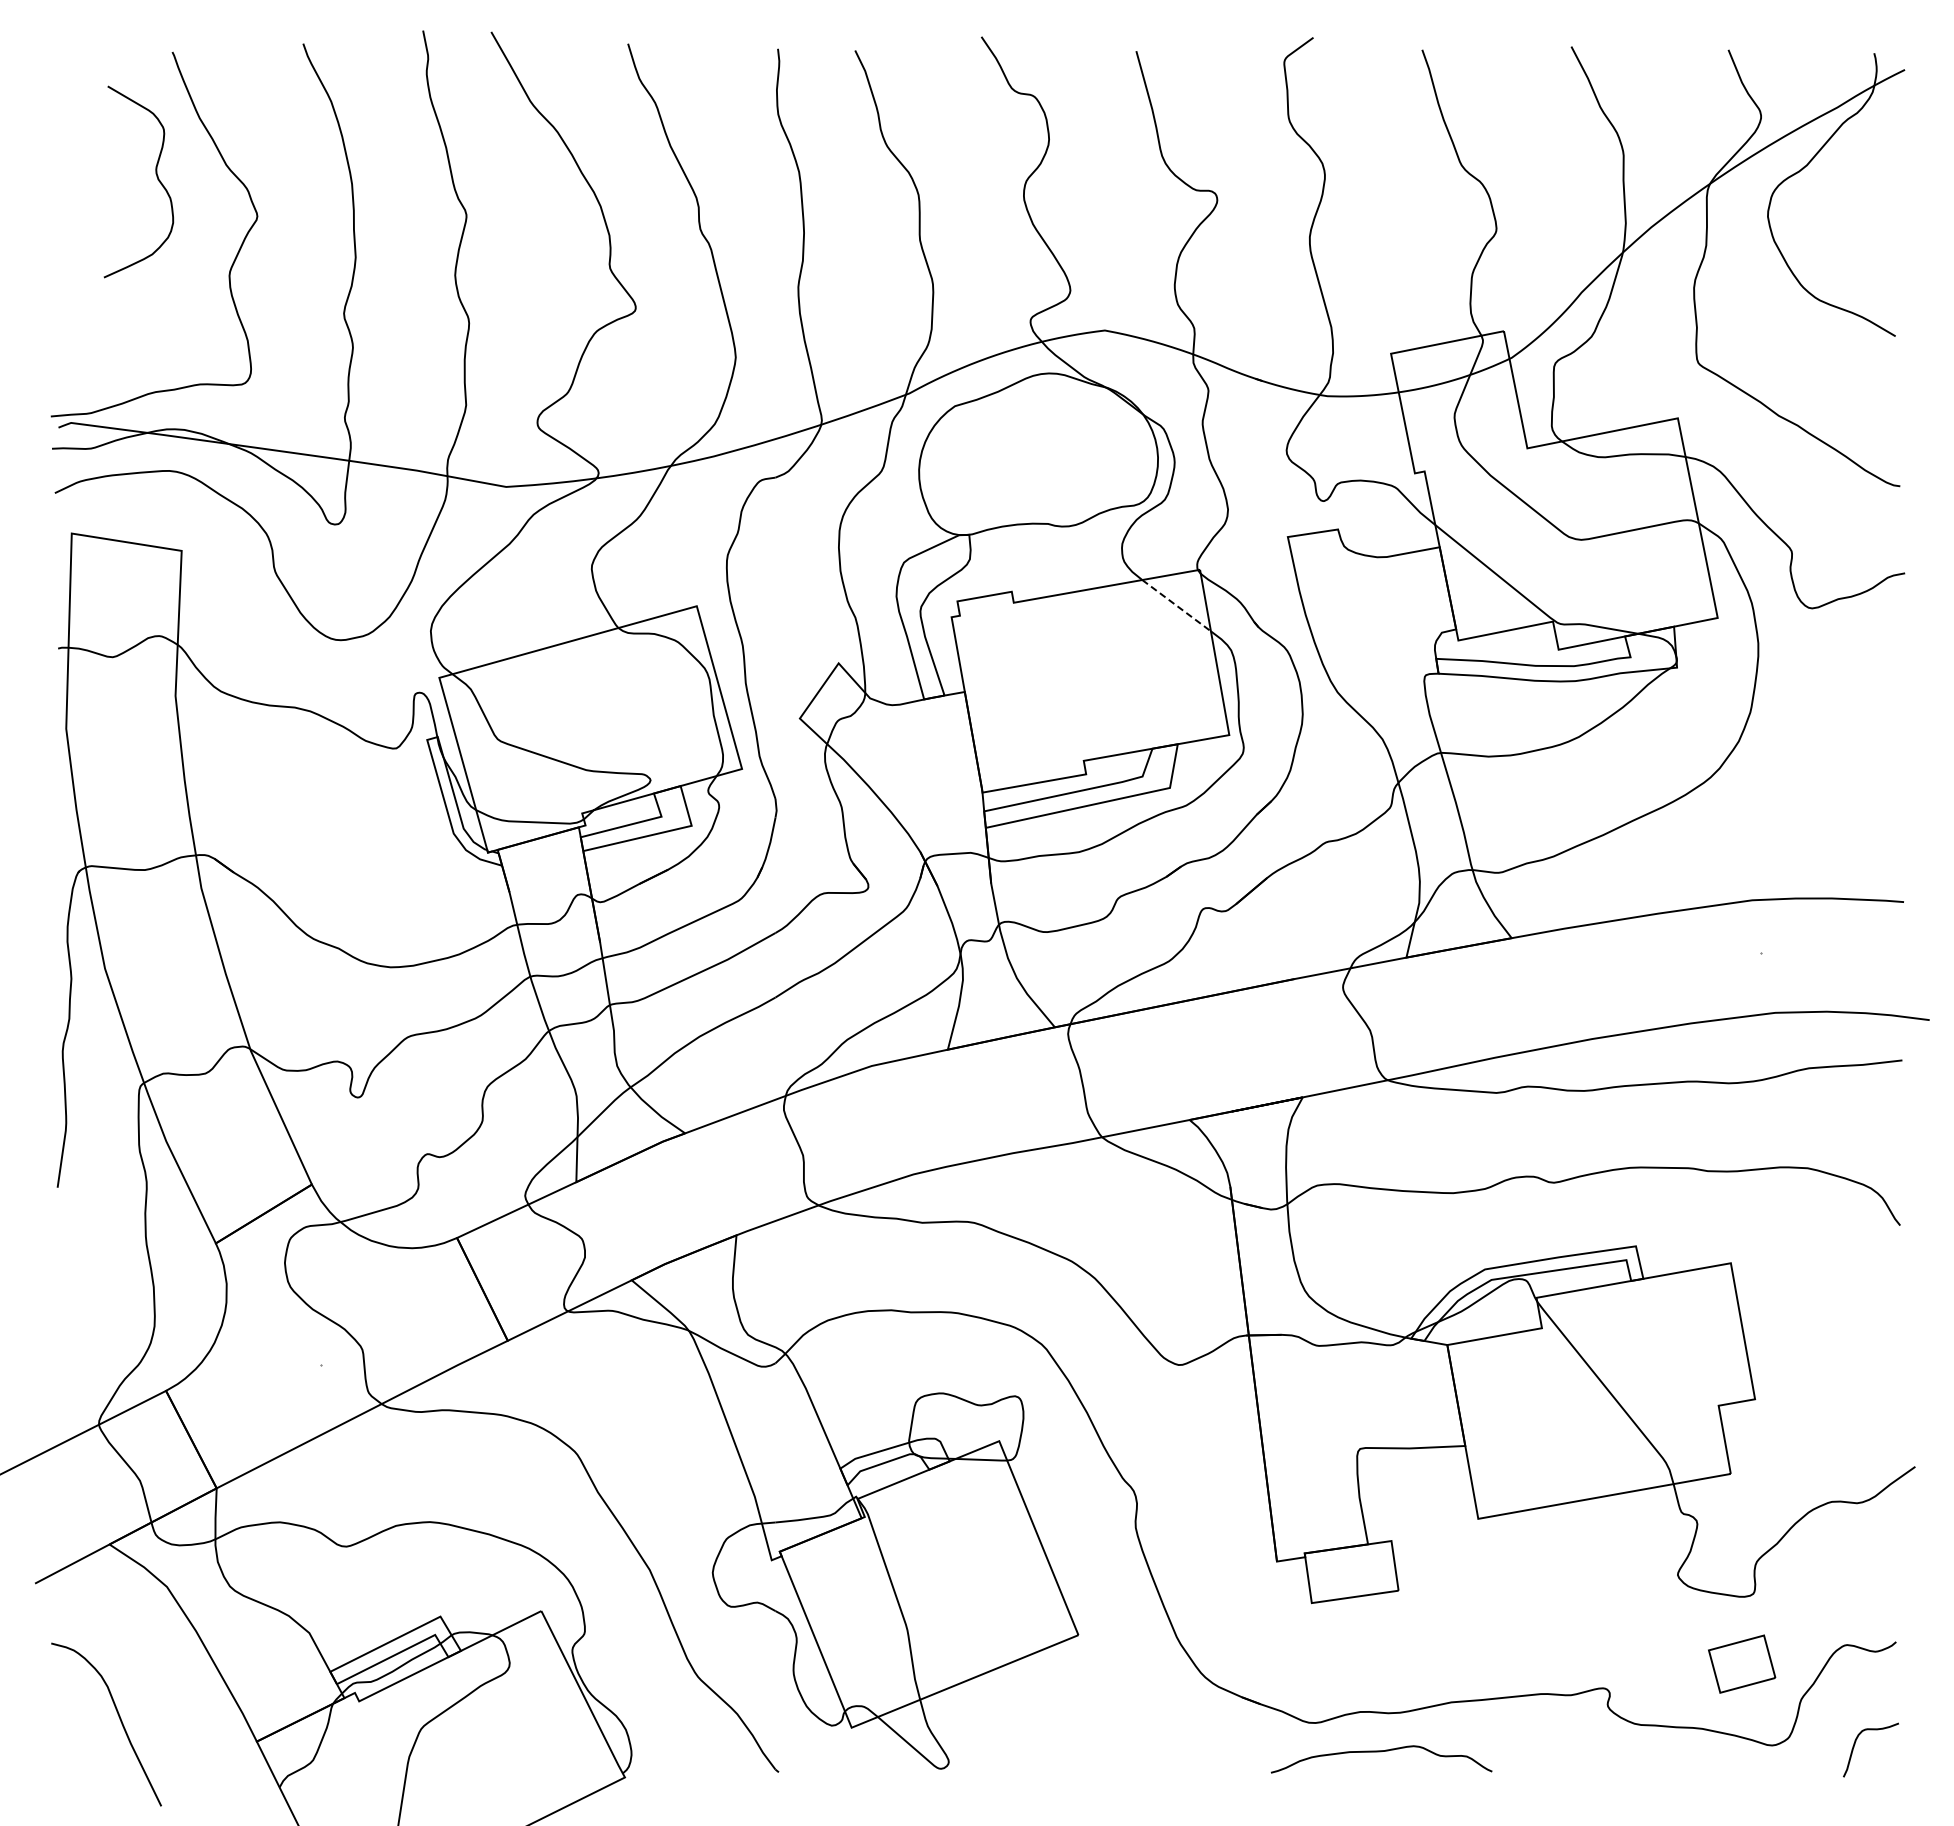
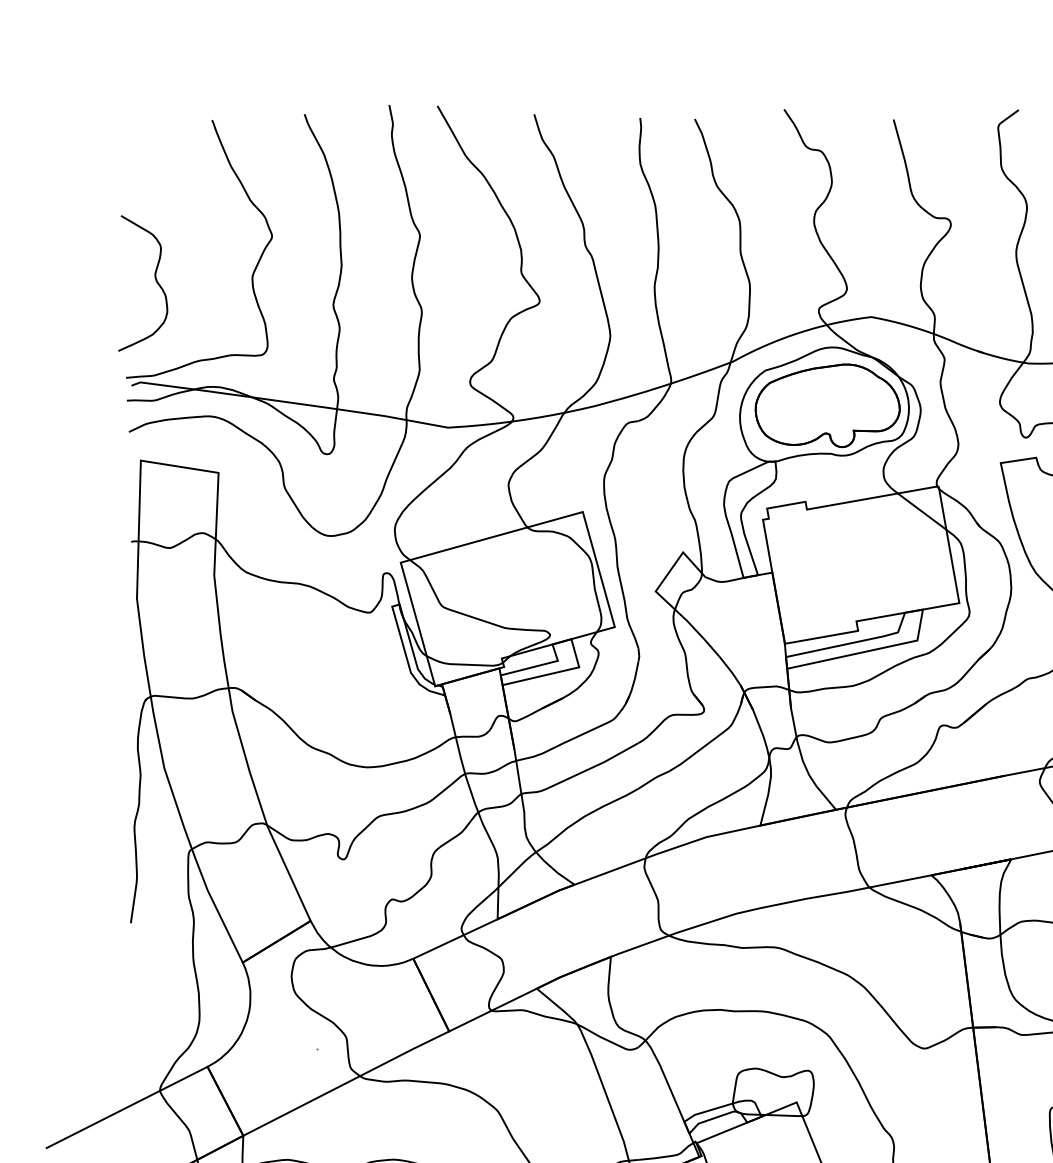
curve: (155, 174) -> (154, 278), moved
part: (1043, 455) -> (827, 405), added
line: (1176, 605) -> (922, 511), dashed -> solid

